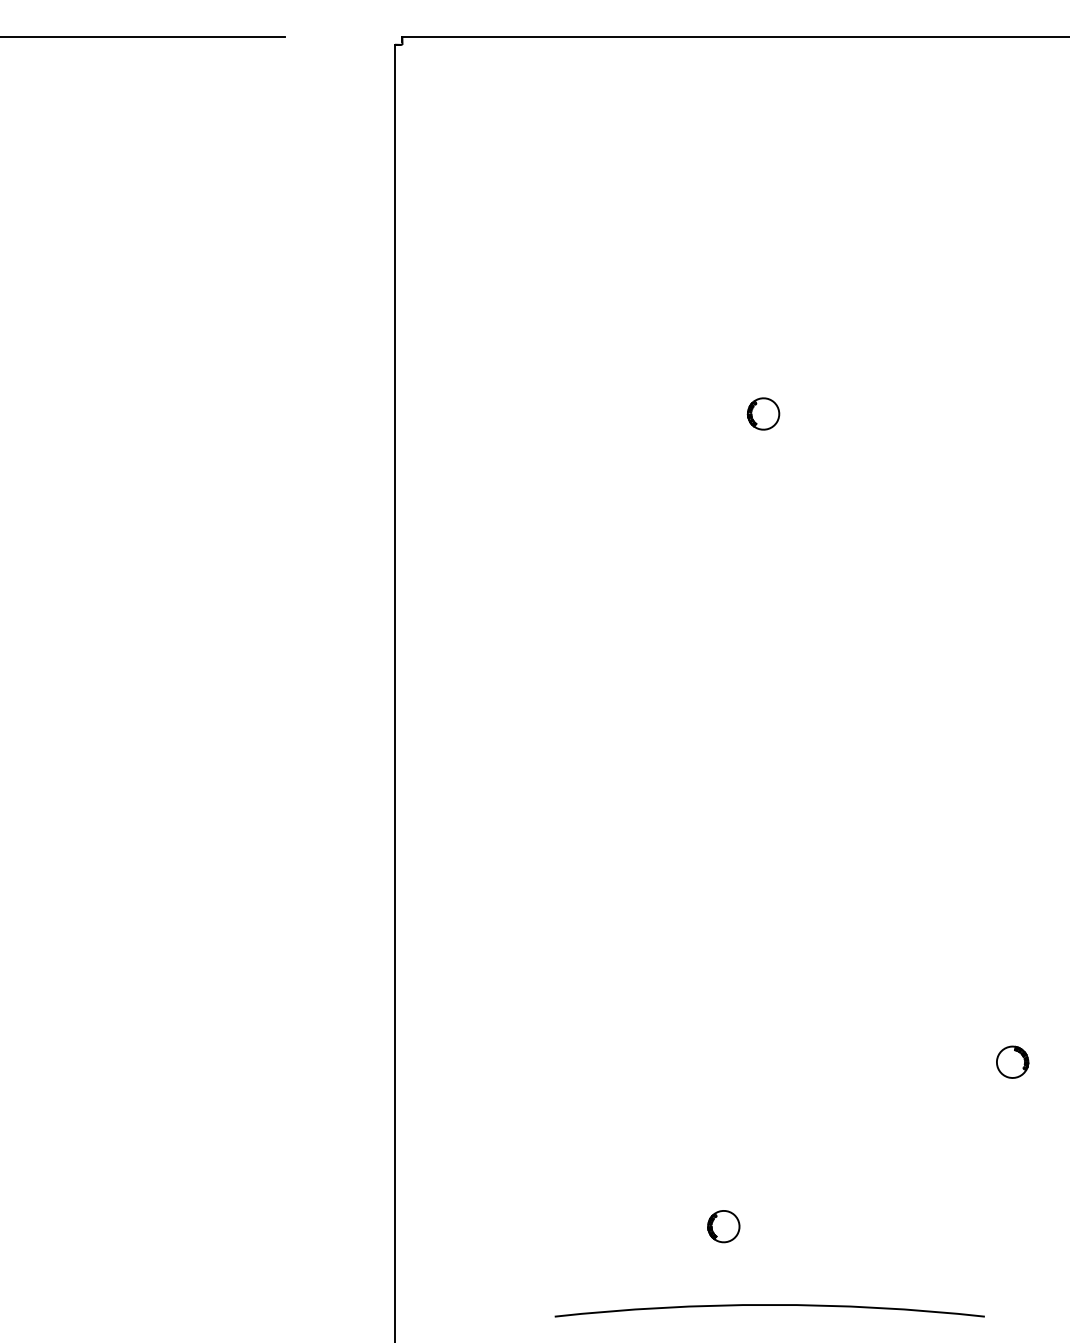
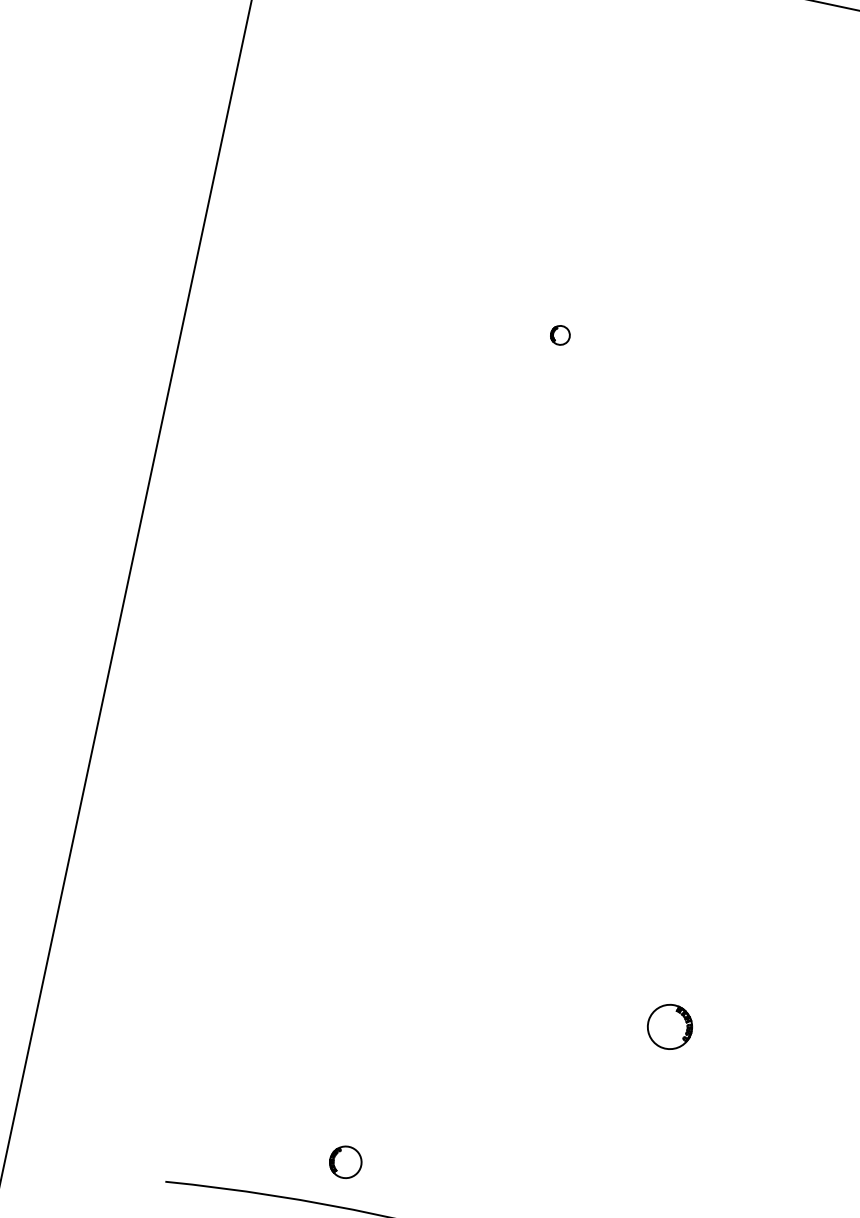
part: (763, 413) -> (560, 334), size x0.6
part: (1012, 1061) -> (670, 1026), size x1.4
part: (723, 1226) -> (345, 1162), moved

